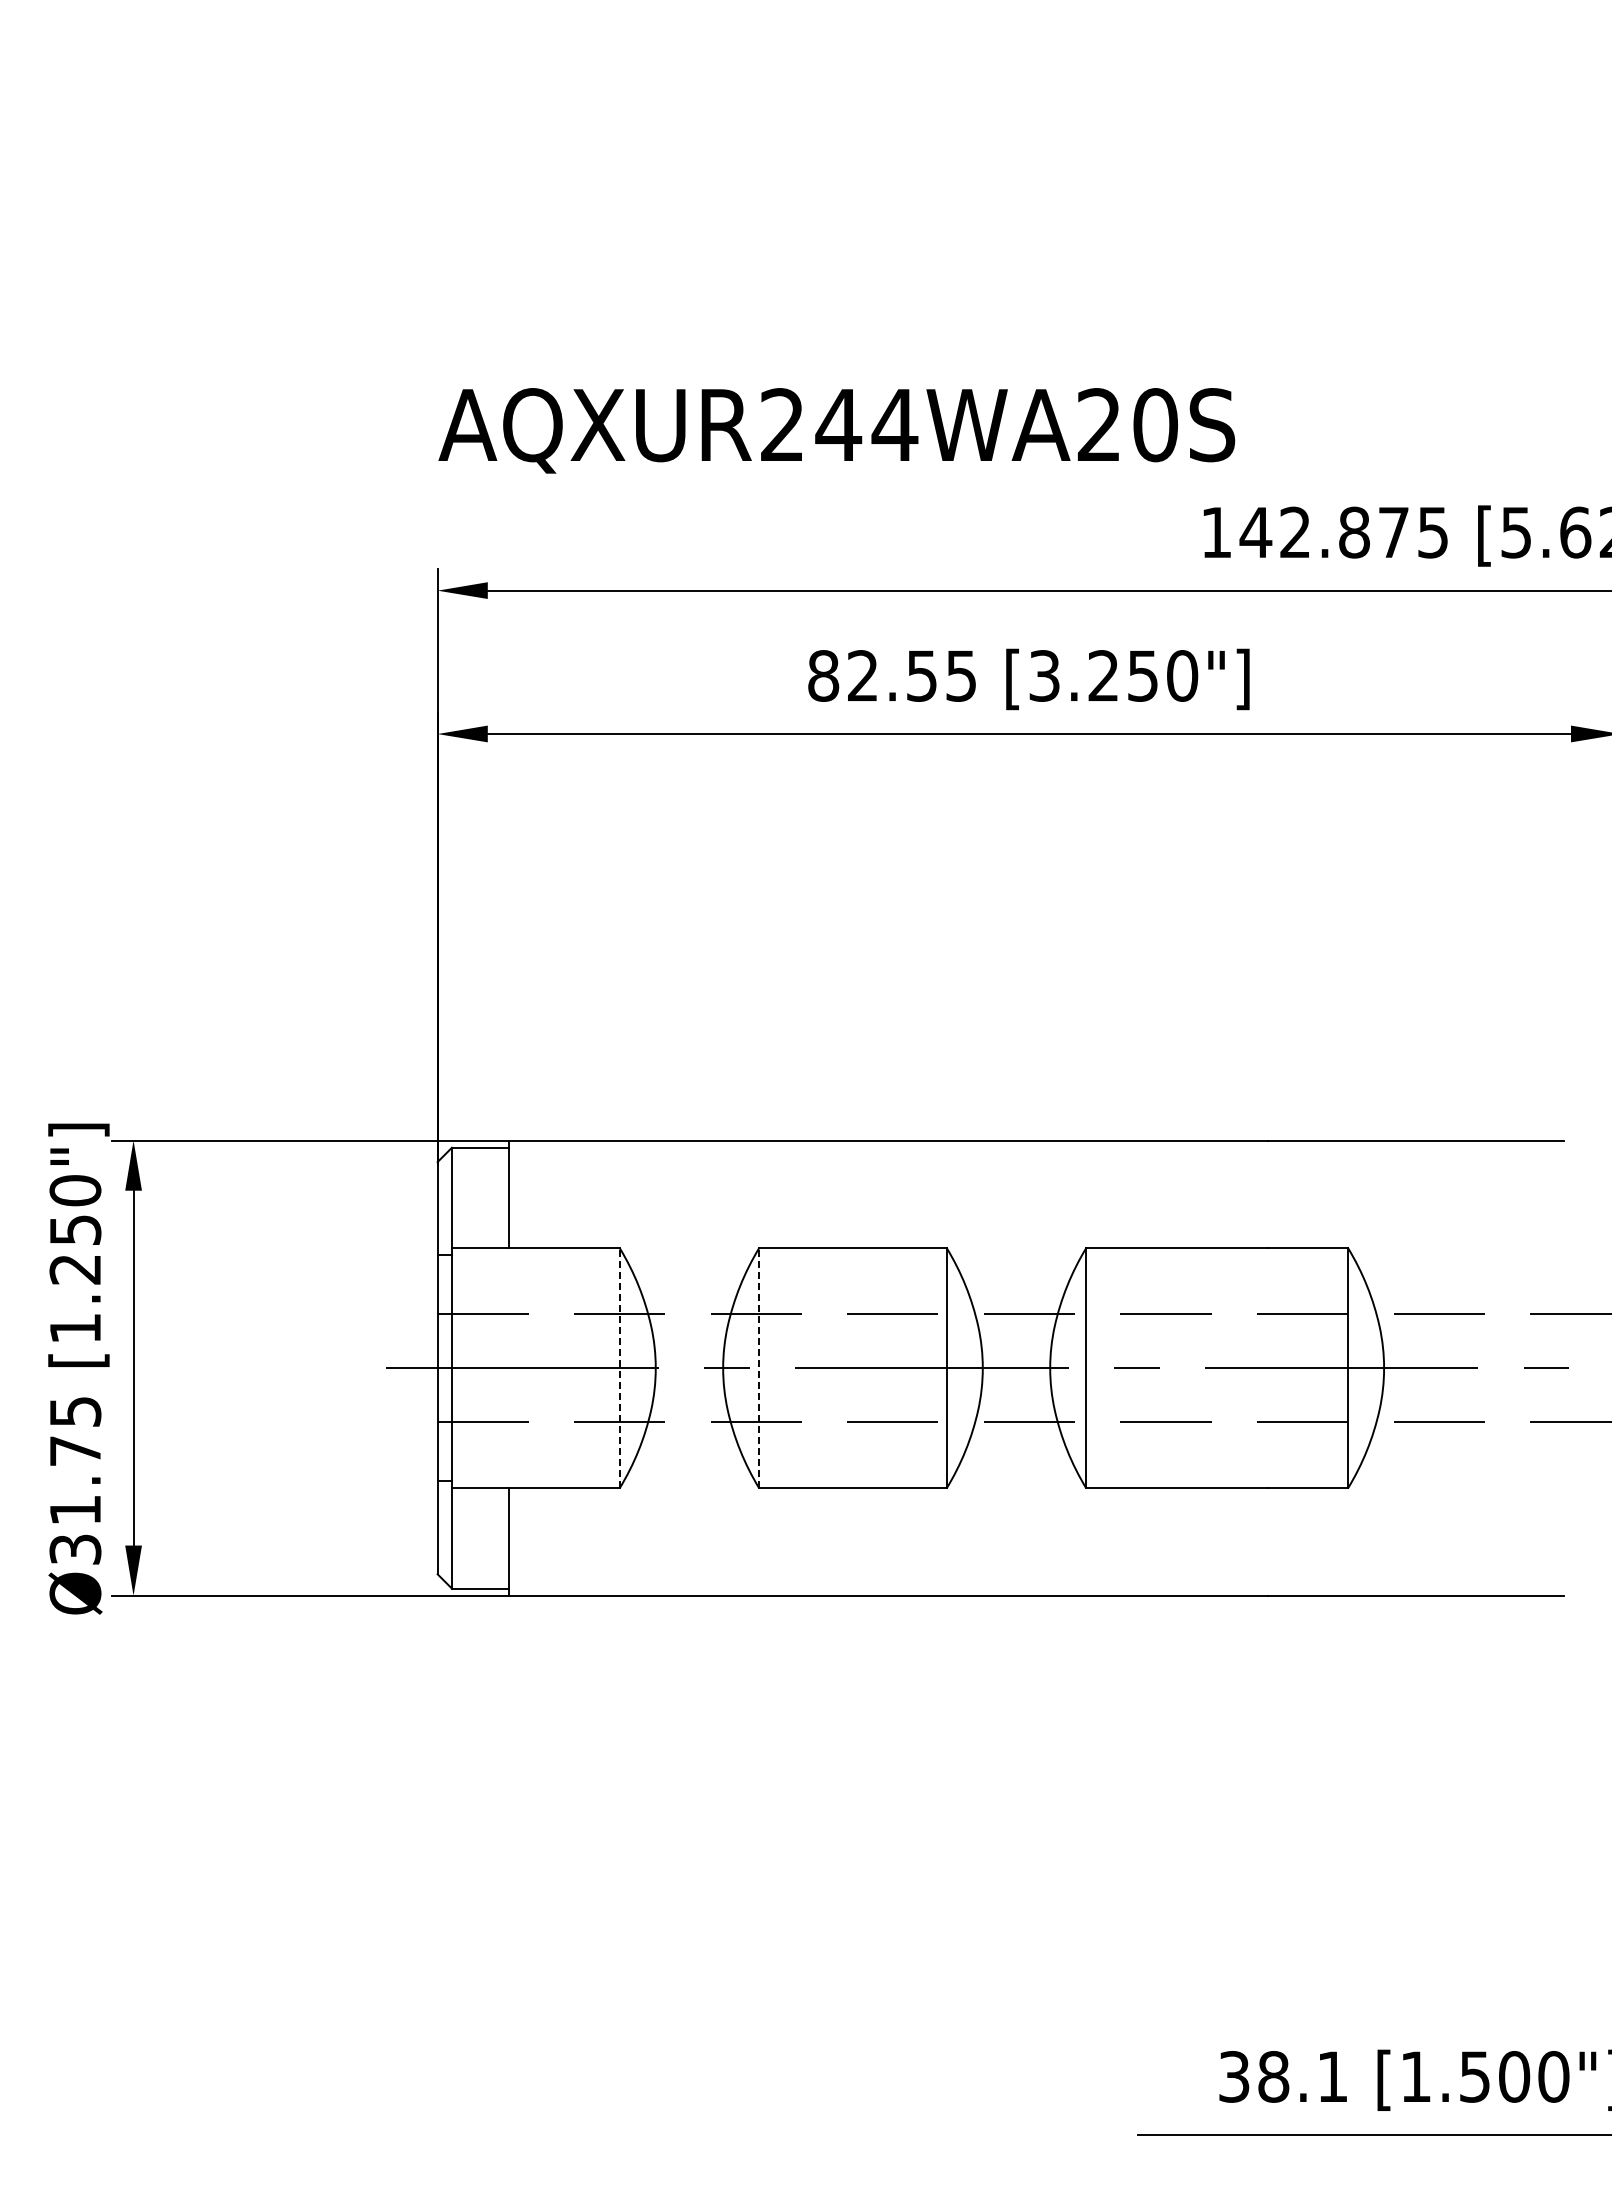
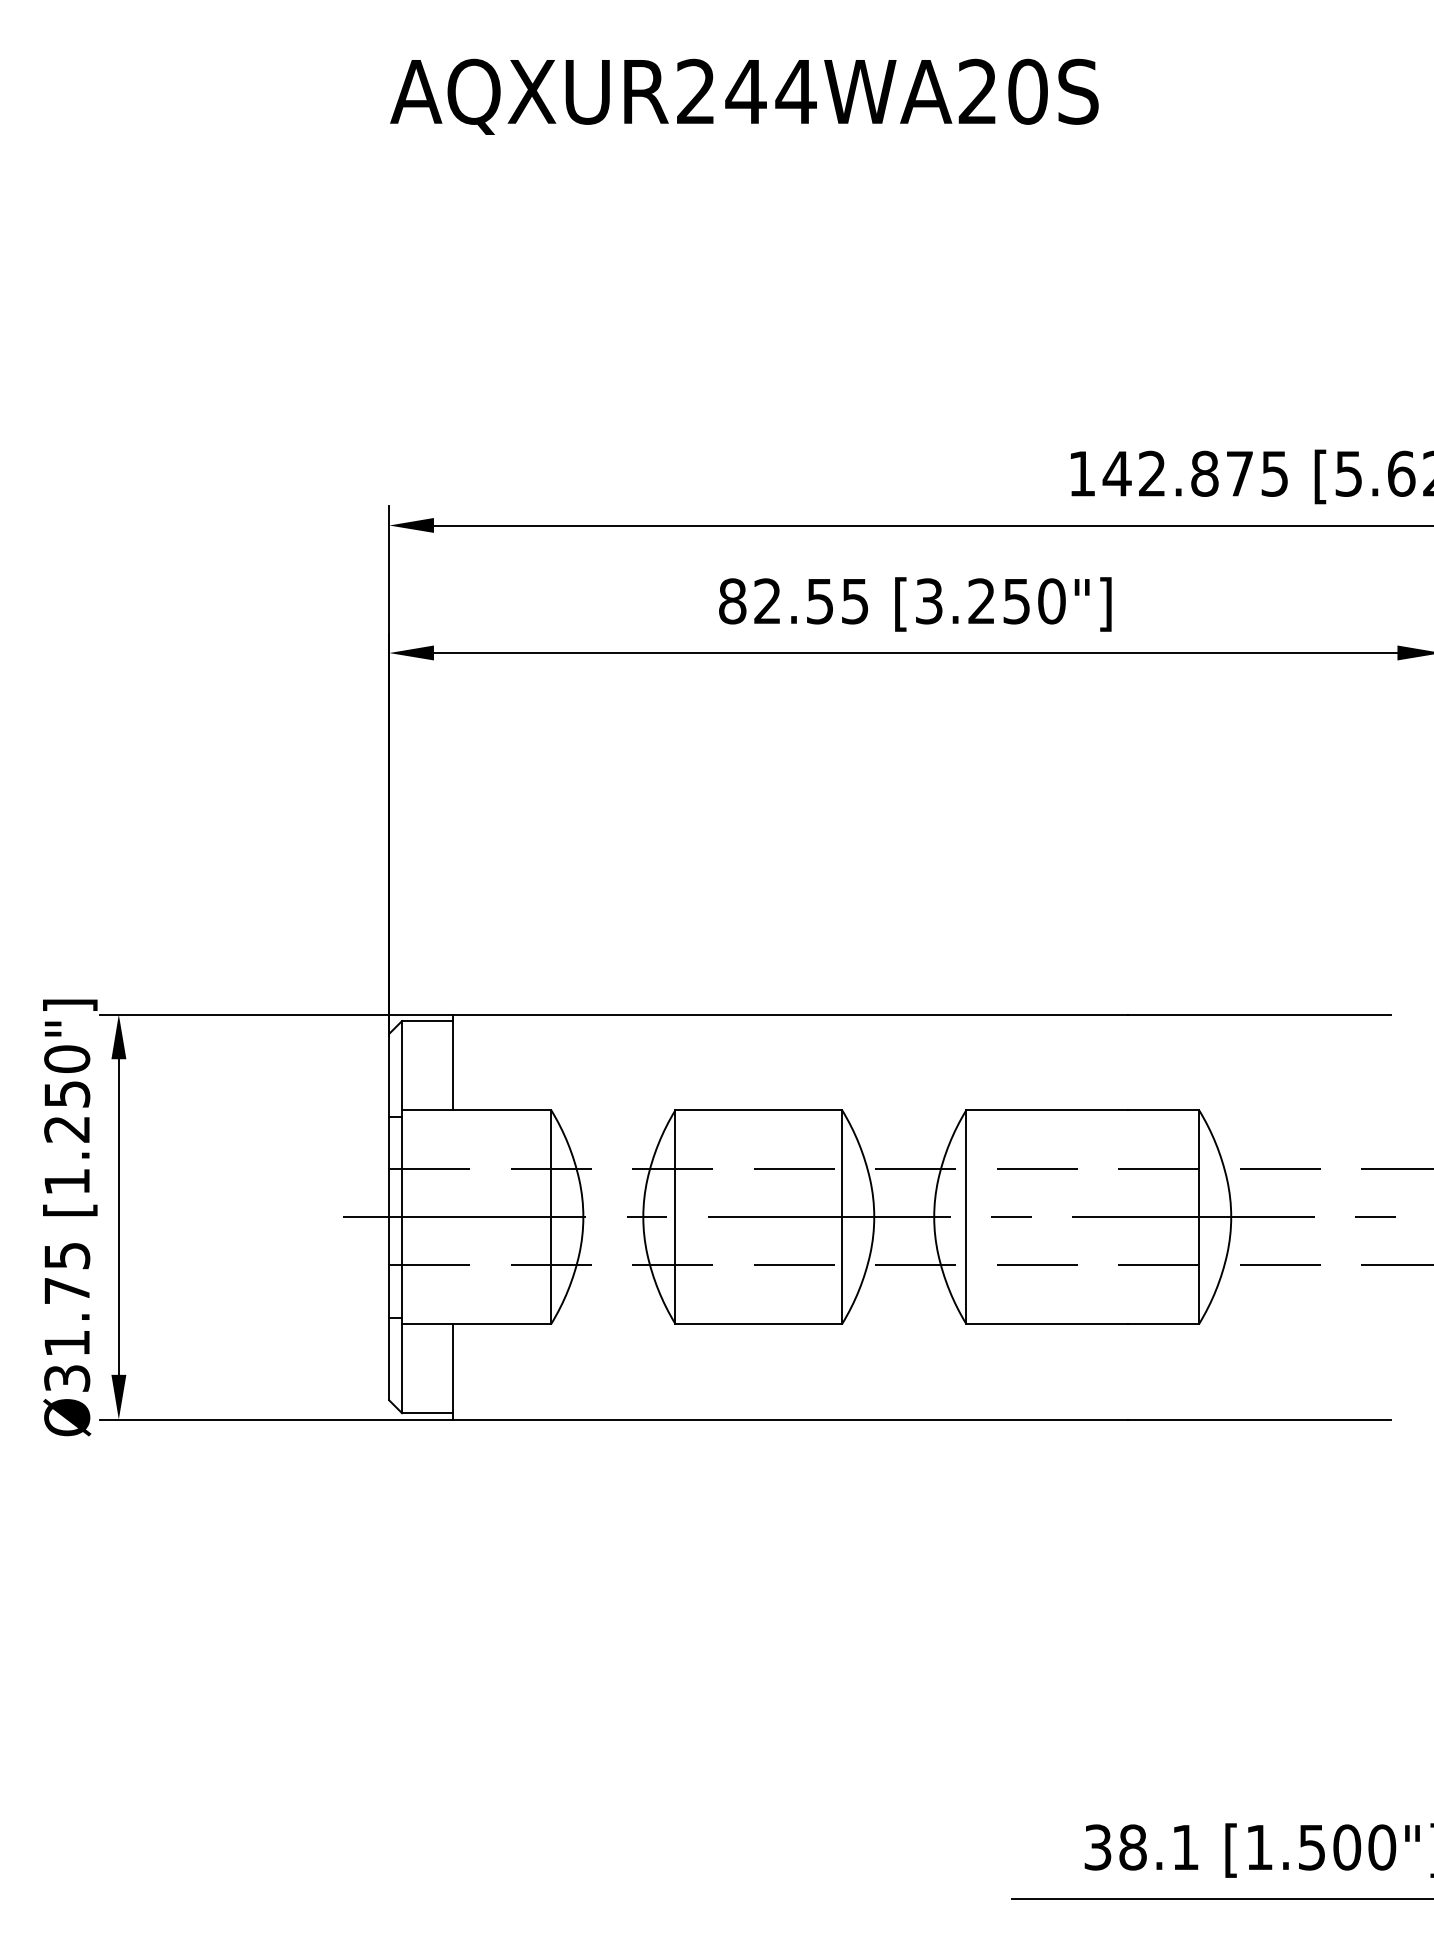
text: (836, 430) -> (744, 96), moved
line: (619, 1367) -> (551, 1216), dashed -> solid
line: (759, 1367) -> (675, 1216), dashed -> solid

